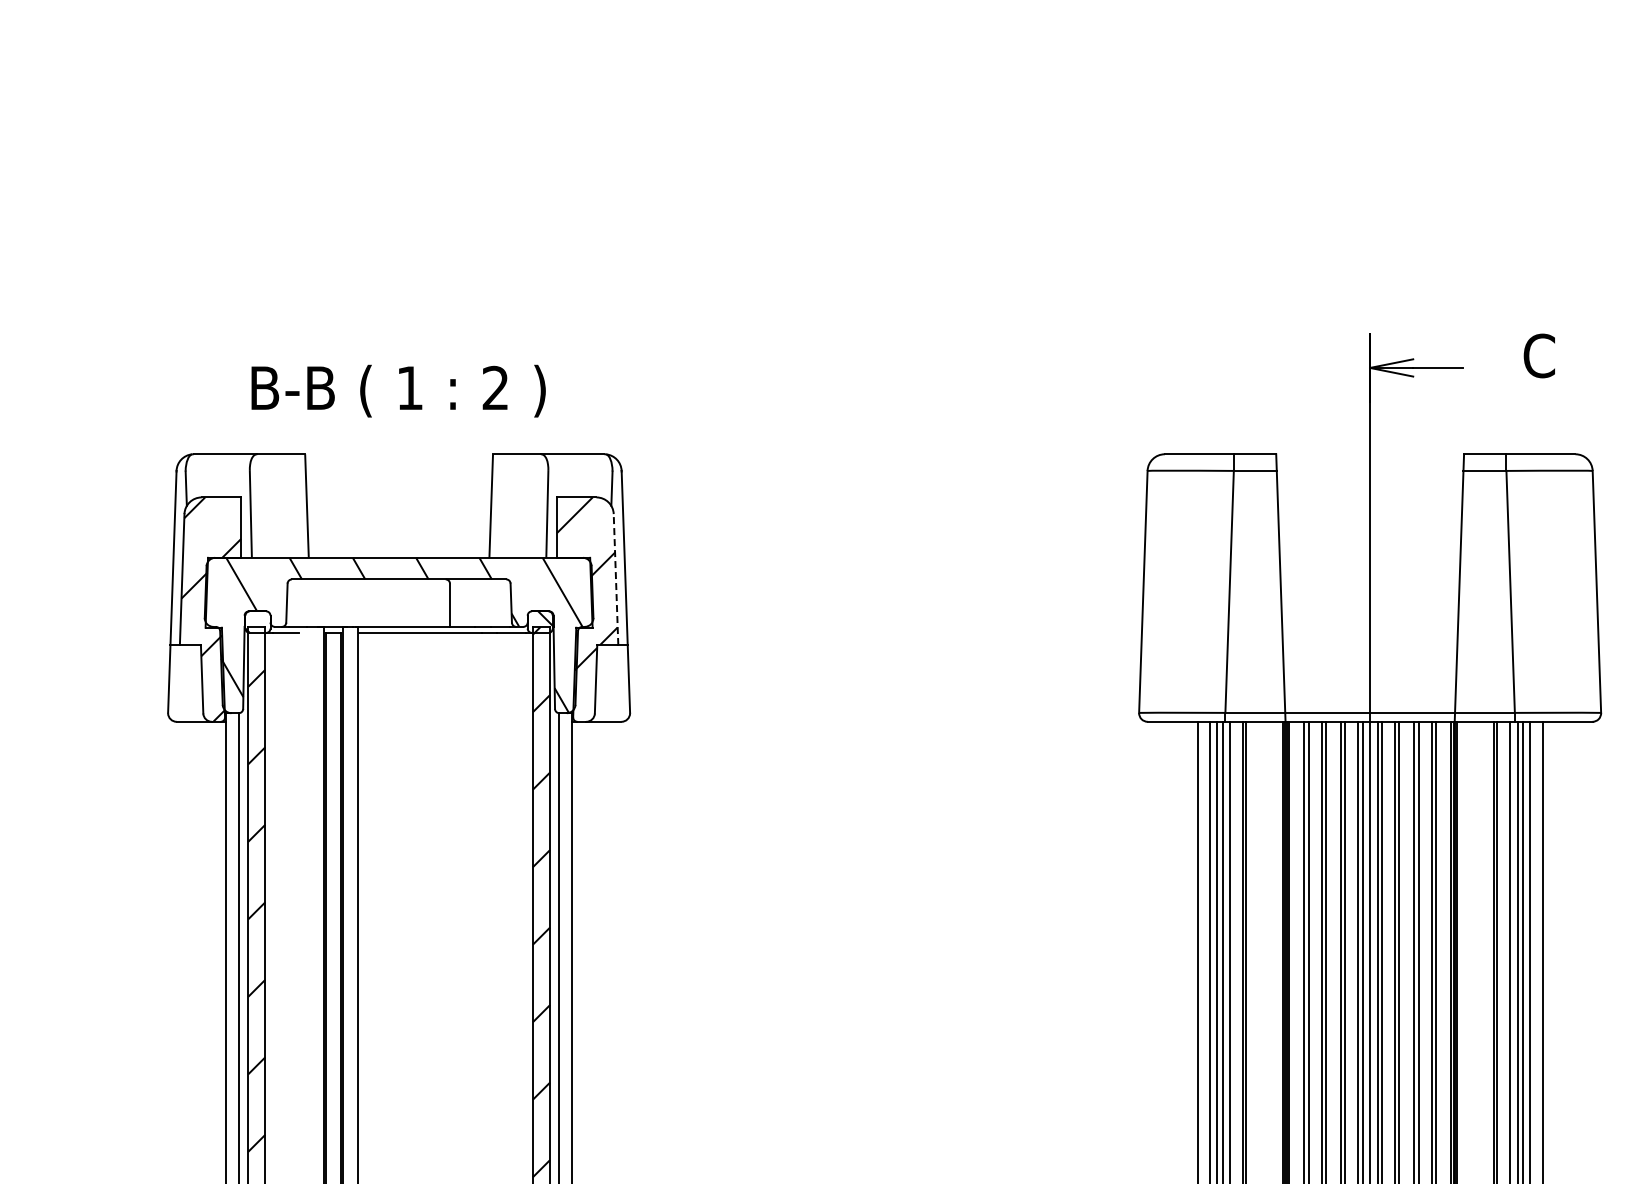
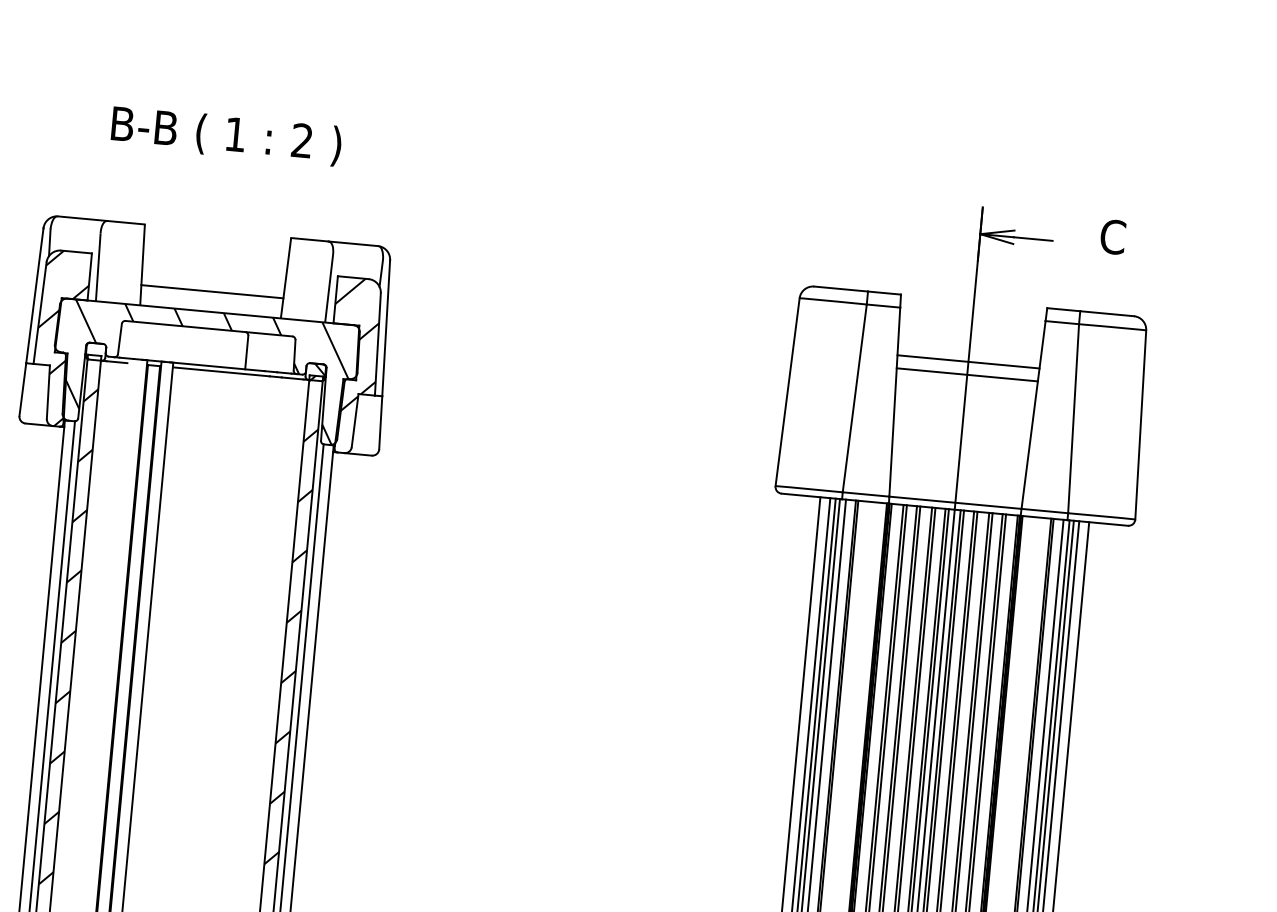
text: (398, 390) -> (226, 135), moved
line: (398, 531) -> (211, 291), added
line: (1369, 531) -> (968, 361), added
line: (1369, 548) -> (966, 374), added
line: (616, 579) -> (378, 344), dashed -> solid

